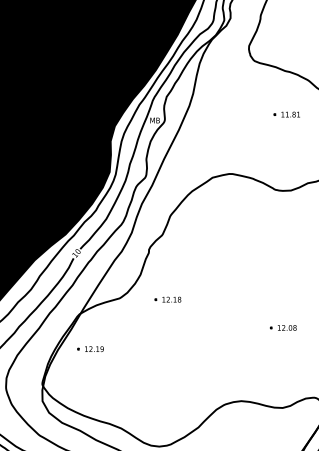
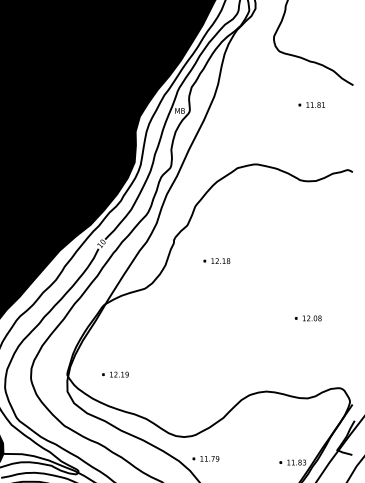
part: (167, 299) -> (216, 260), moved
part: (90, 349) -> (115, 374), moved

